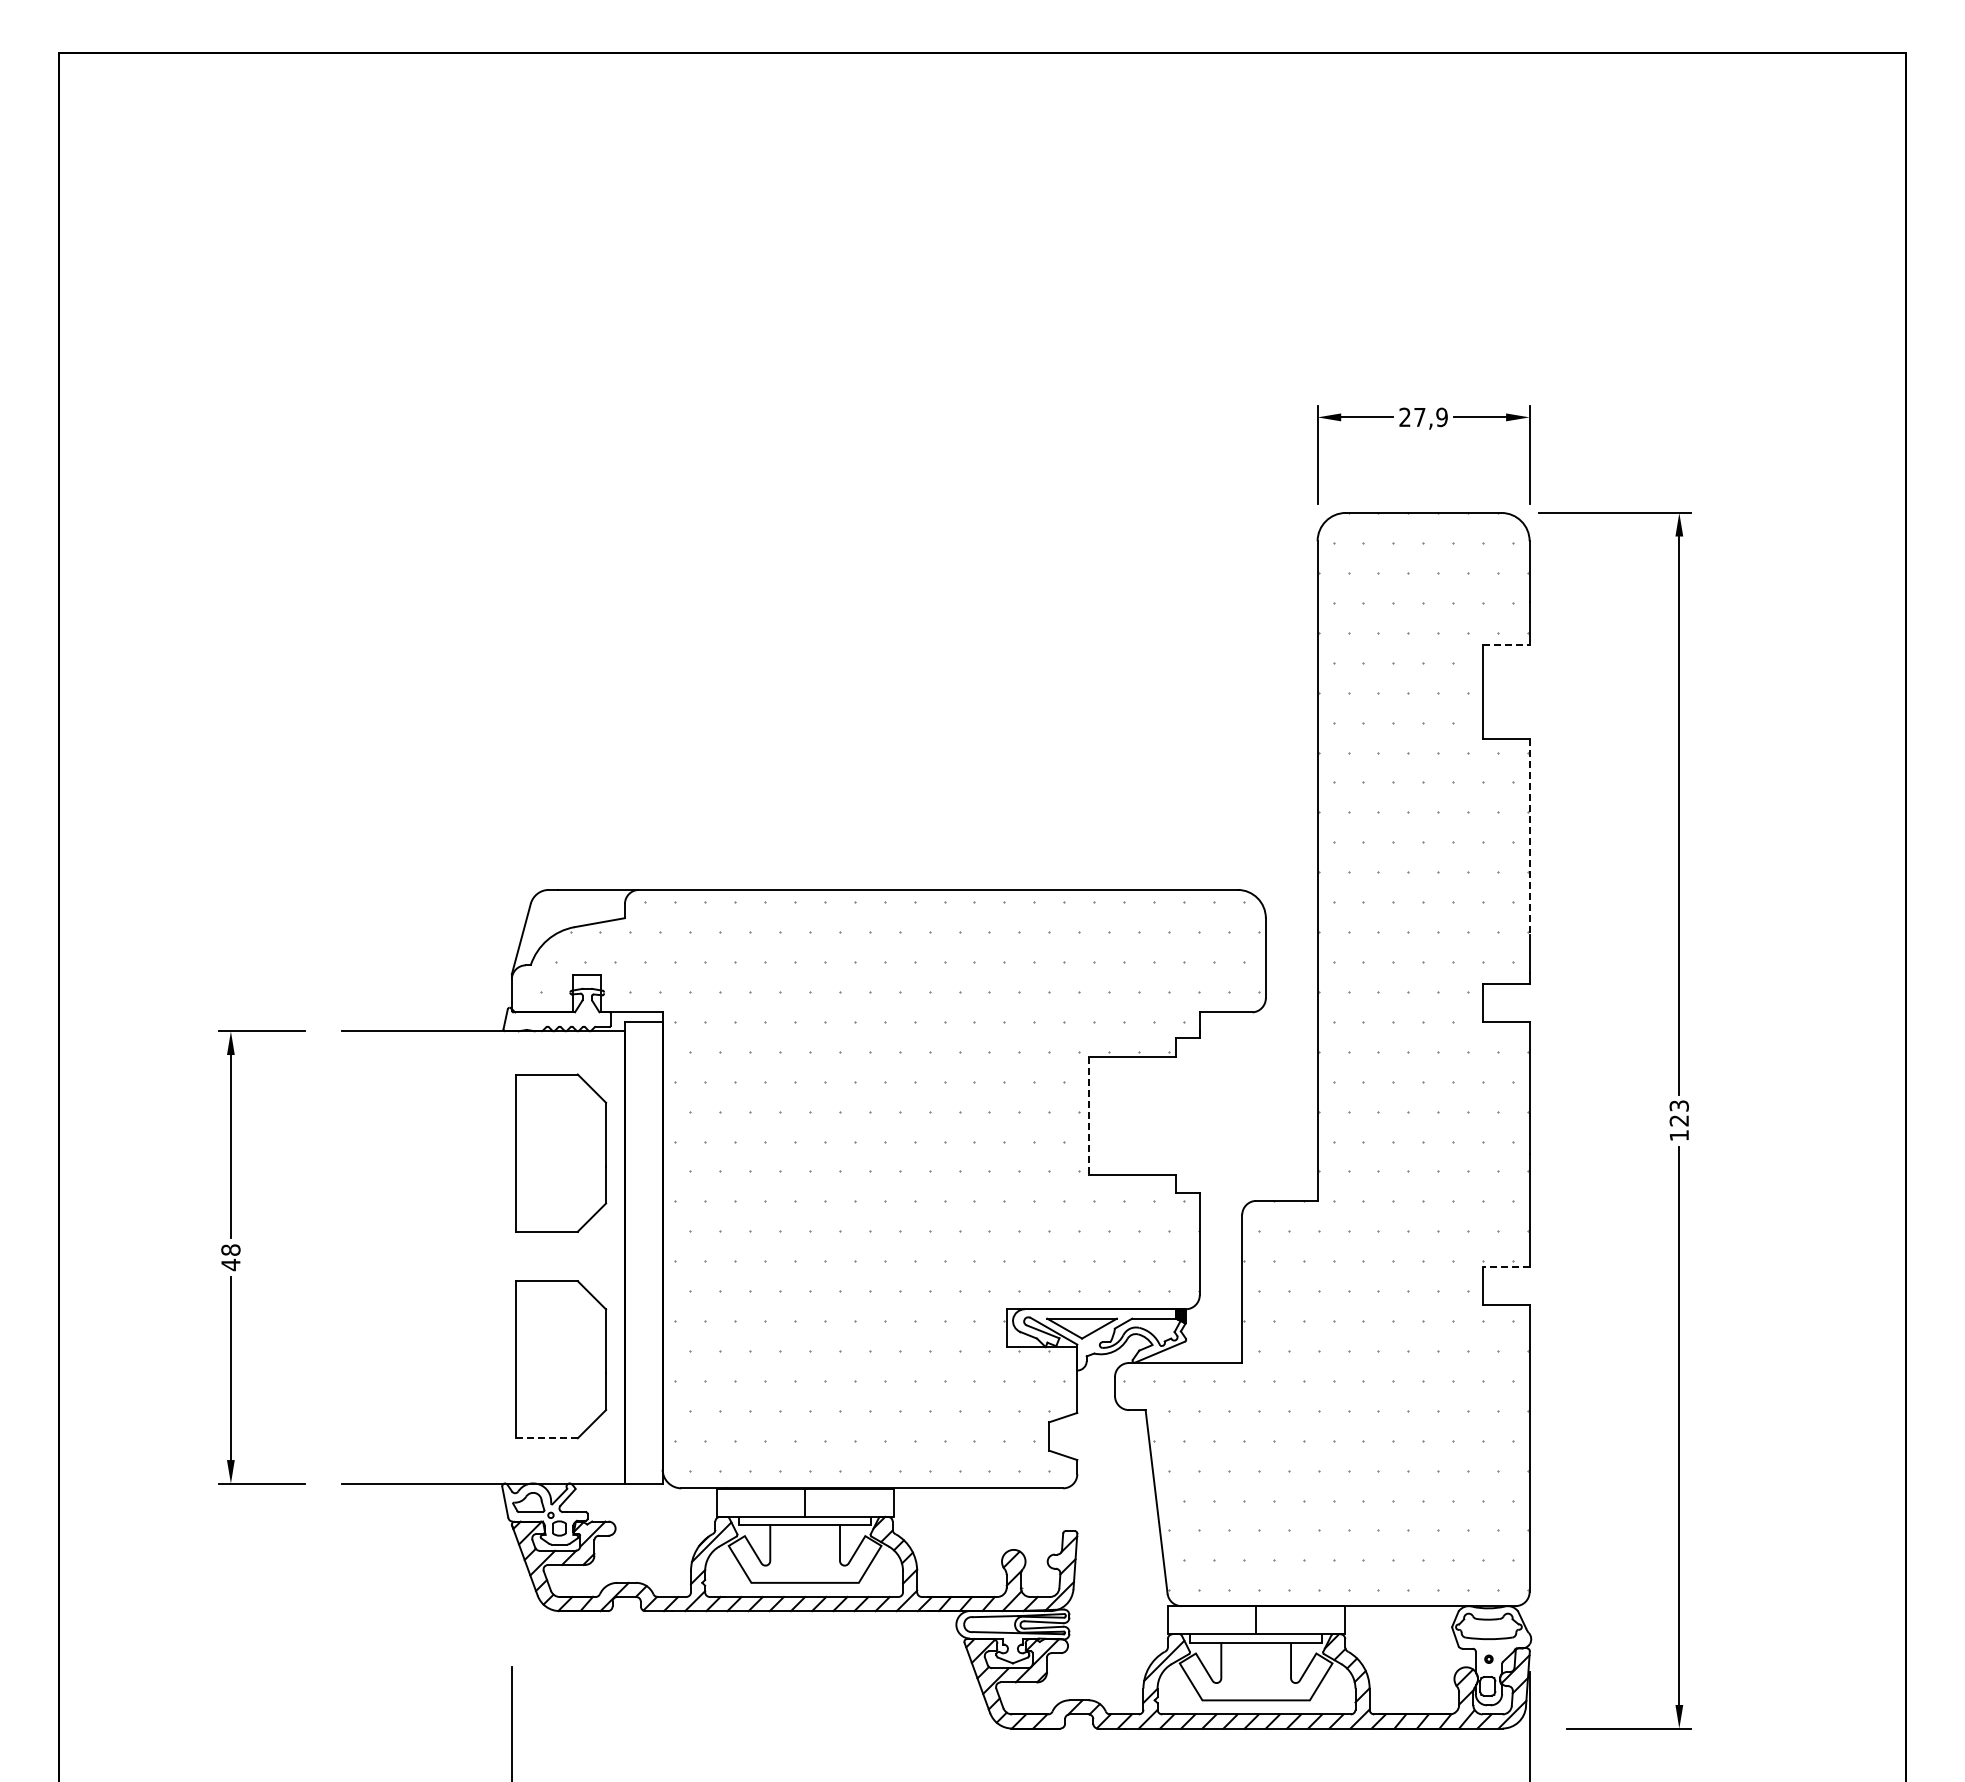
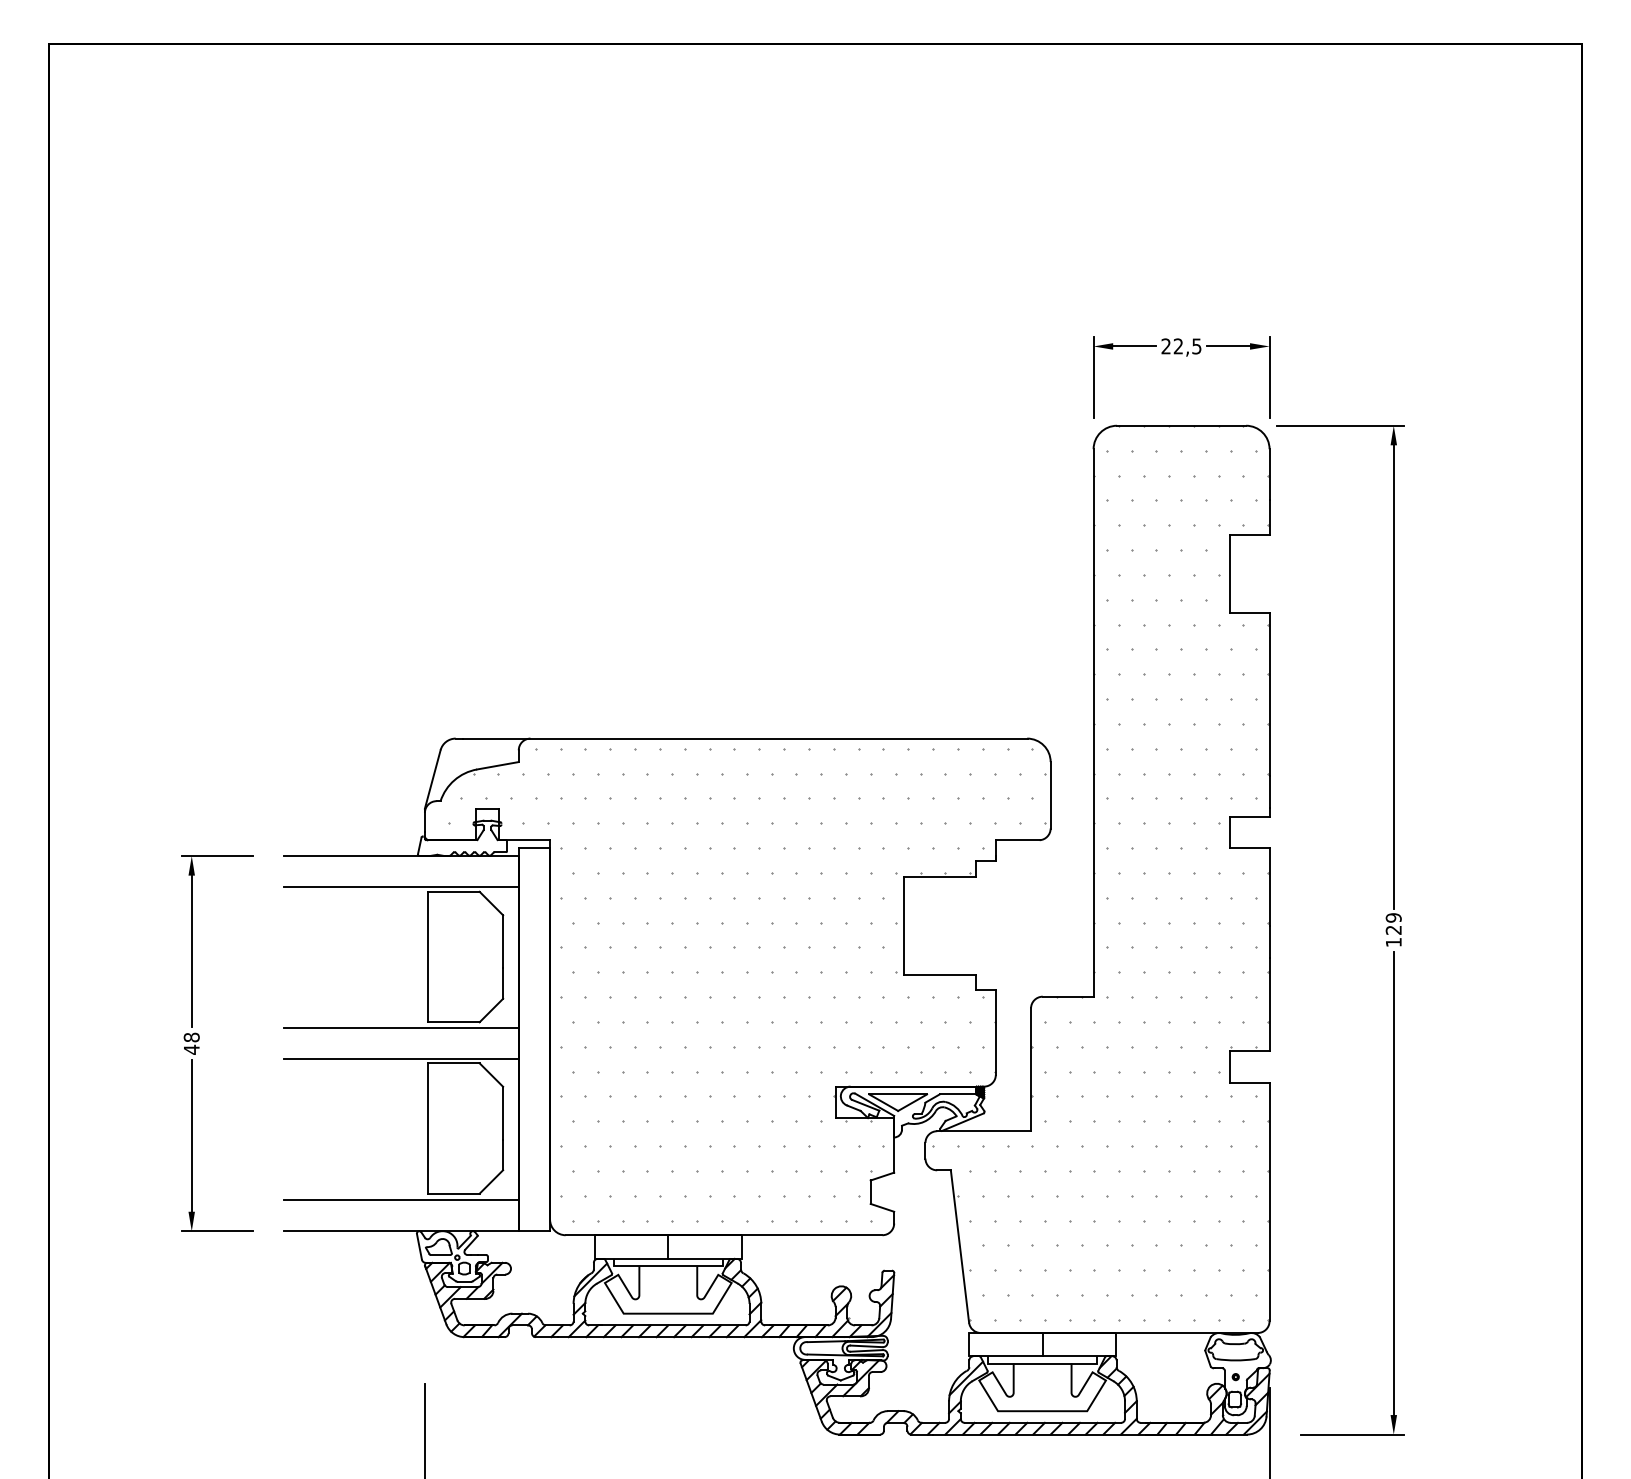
text: (1430, 416) -> (1187, 345), 27,9 -> 22,5
line: (1506, 644) -> (1250, 534), dashed -> solid
line: (1529, 837) -> (1269, 695), dashed -> solid
line: (483, 1069) -> (401, 887), added
text: (1678, 1105) -> (1393, 917), 123 -> 129
line: (1088, 1115) -> (903, 925), dashed -> solid
line: (483, 1238) -> (401, 1027), added
line: (1506, 1266) -> (1250, 1051), dashed -> solid
line: (483, 1276) -> (401, 1059), added
line: (546, 1438) -> (453, 1193), dashed -> solid
line: (483, 1445) -> (401, 1199), added

